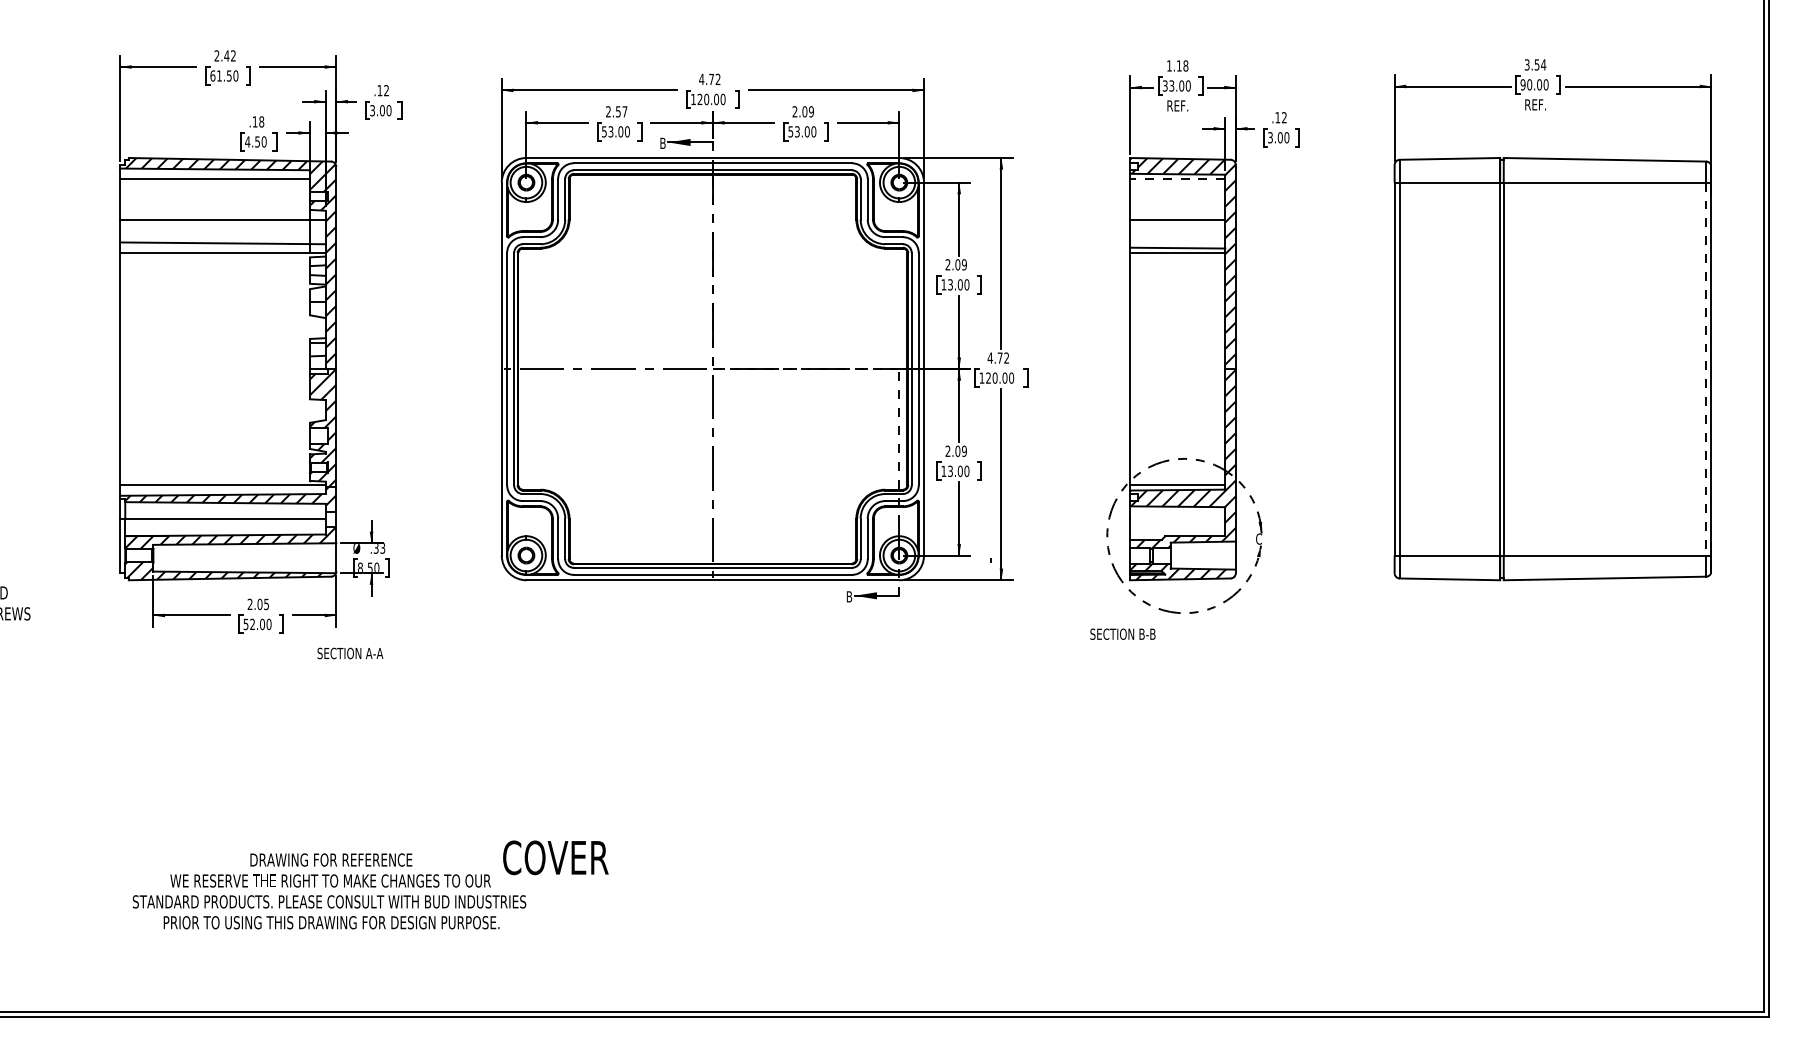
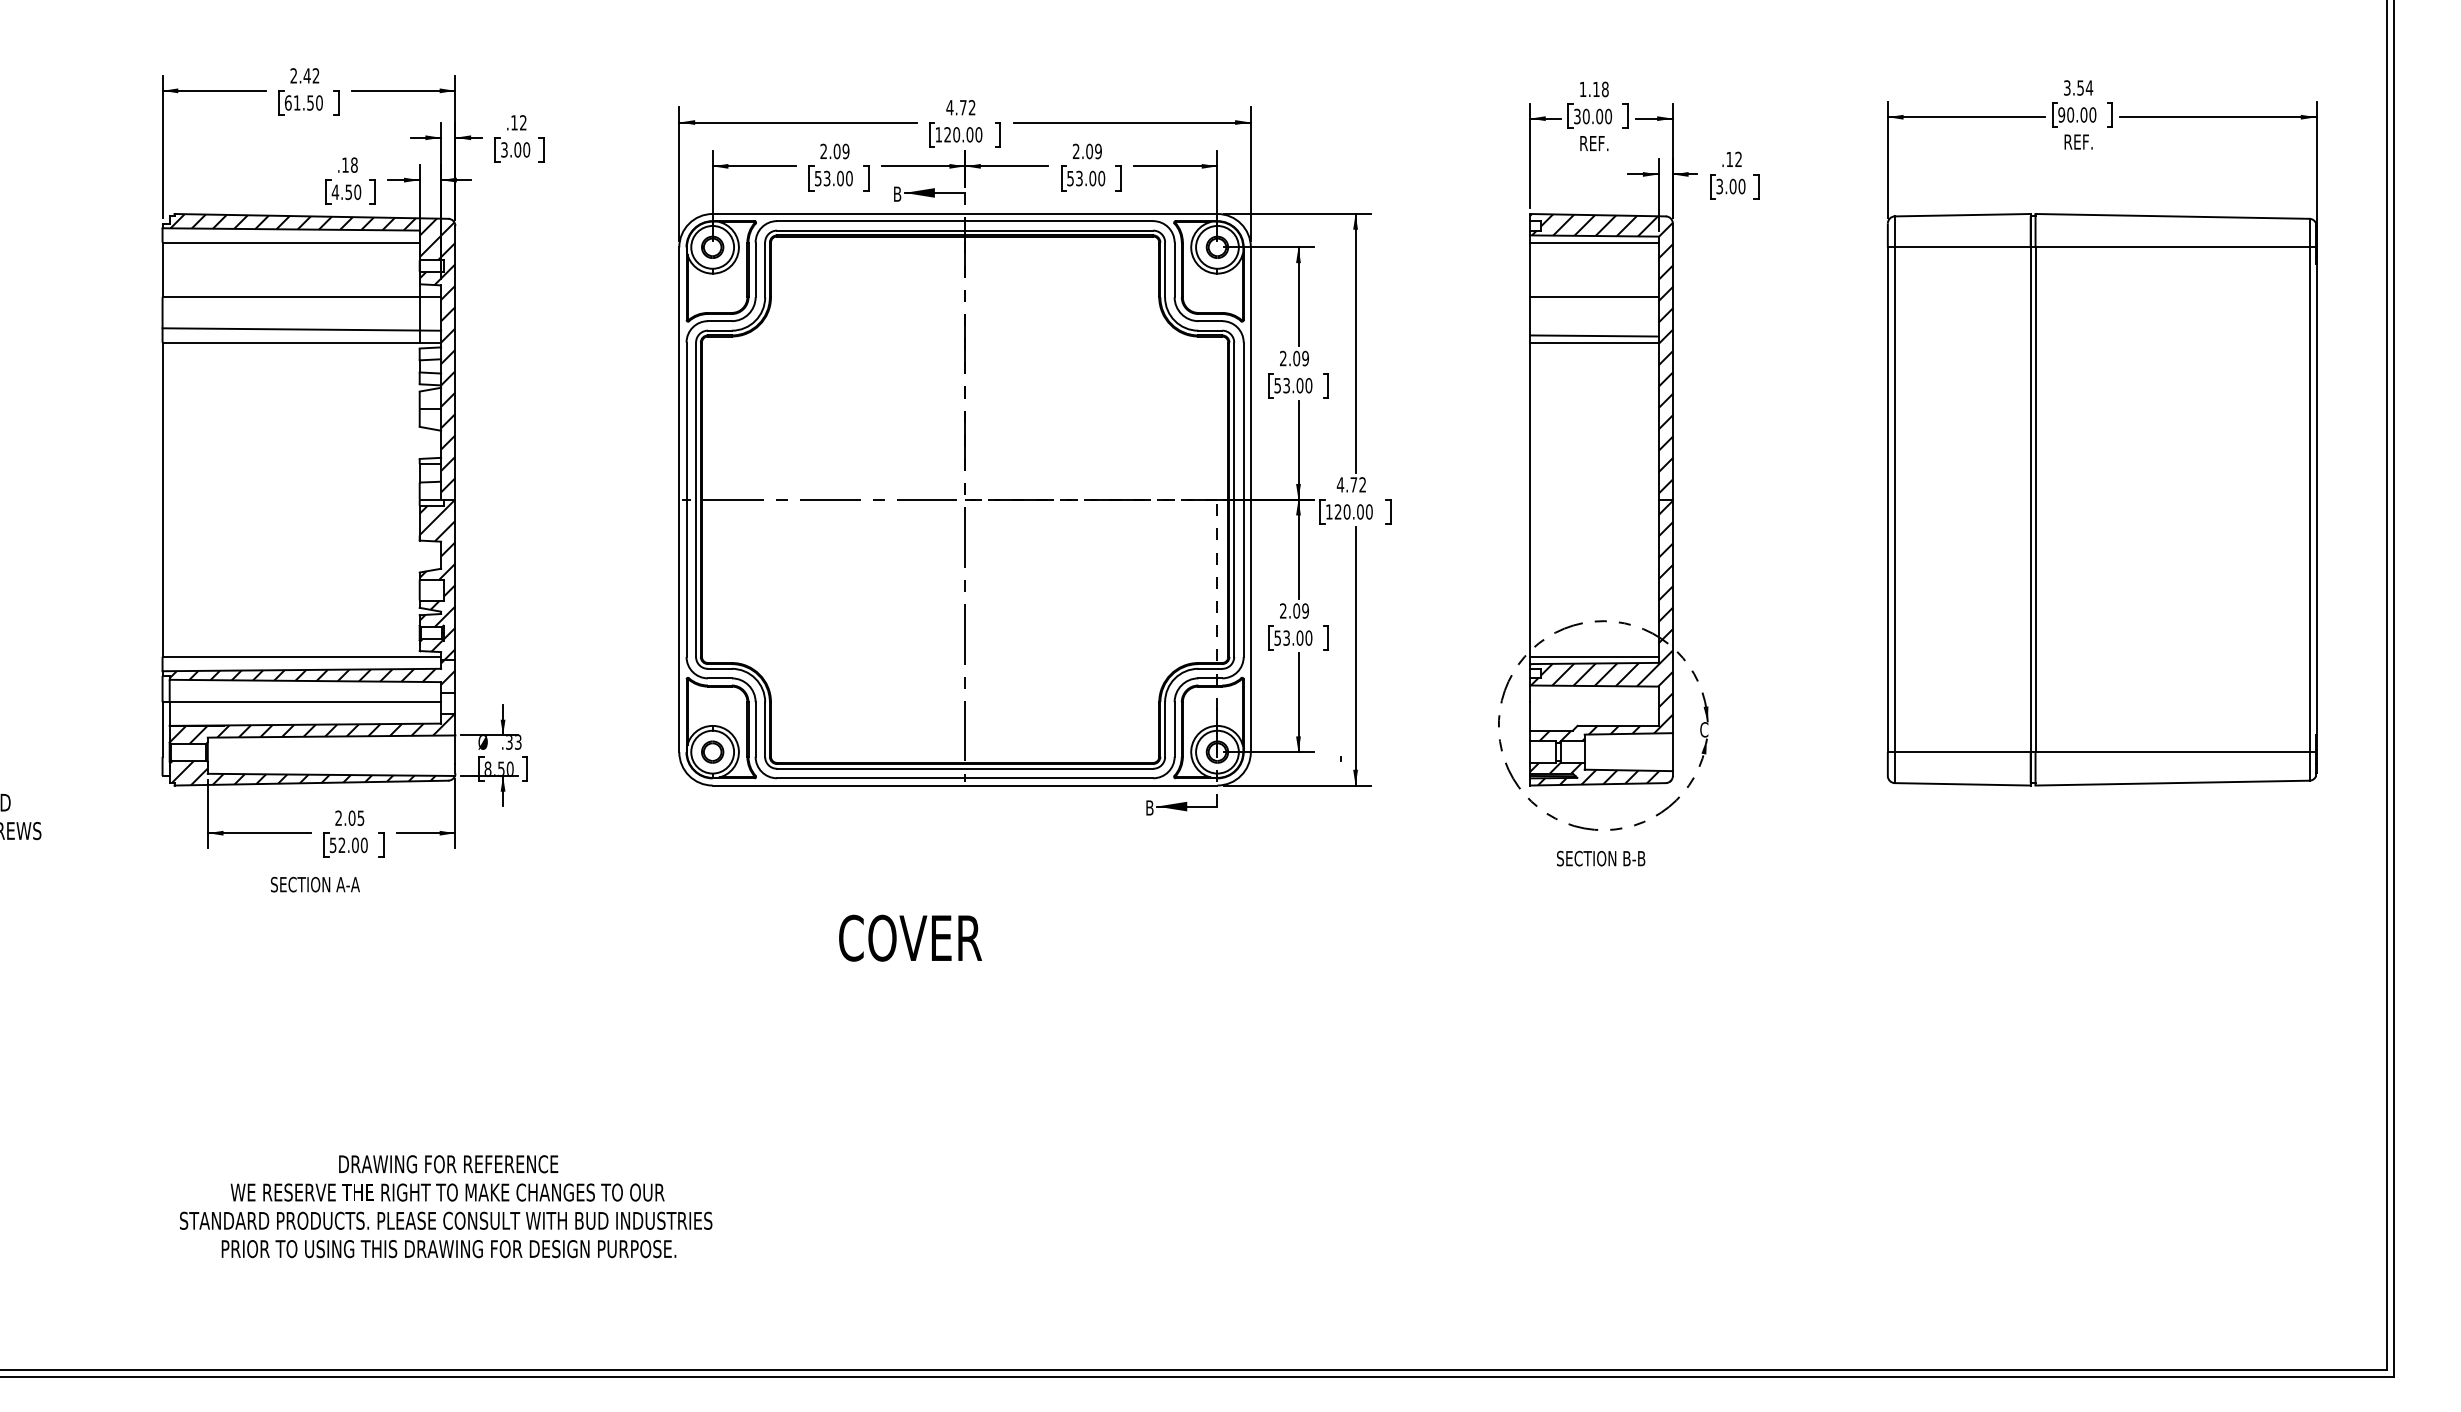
text: (1171, 85) -> (1585, 116), 33.00 -> 30.00
text: (621, 111) -> (841, 151), 2.57 -> 2.09
line: (1177, 179) -> (1593, 242), dashed -> solid
text: (943, 284) -> (1277, 385), 13.00 -> 53.00
line: (1706, 369) -> (2309, 500), dashed -> solid
text: (943, 470) -> (1277, 637), 13.00 -> 53.00
text: (1123, 634) -> (1601, 858), moved
text: (350, 653) -> (315, 884), moved
text: (555, 857) -> (910, 937), moved

